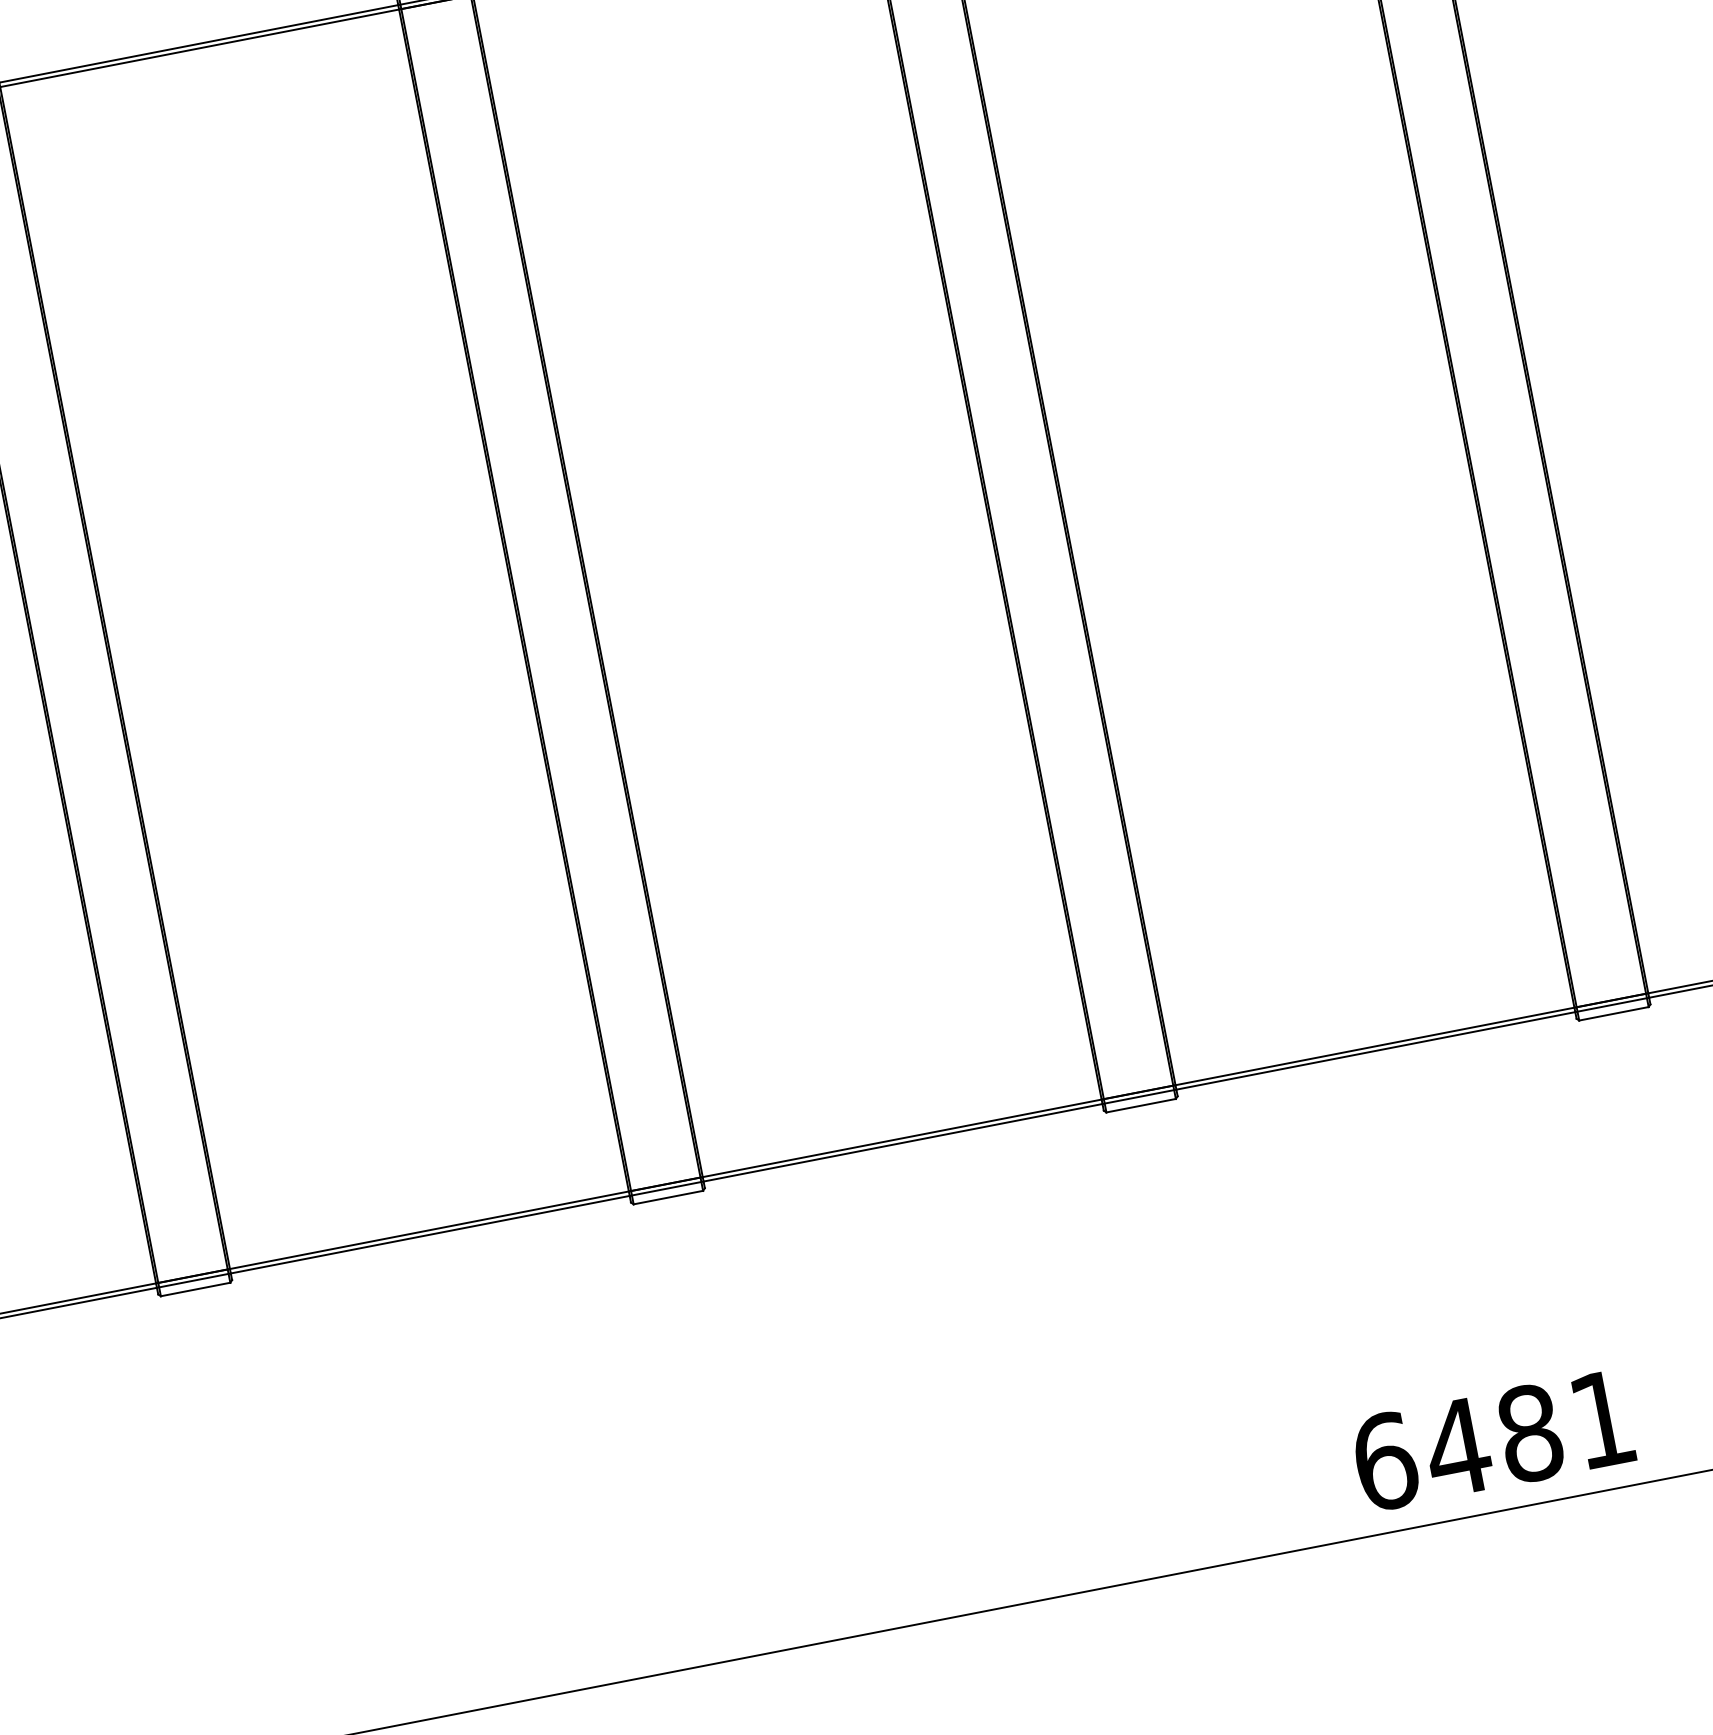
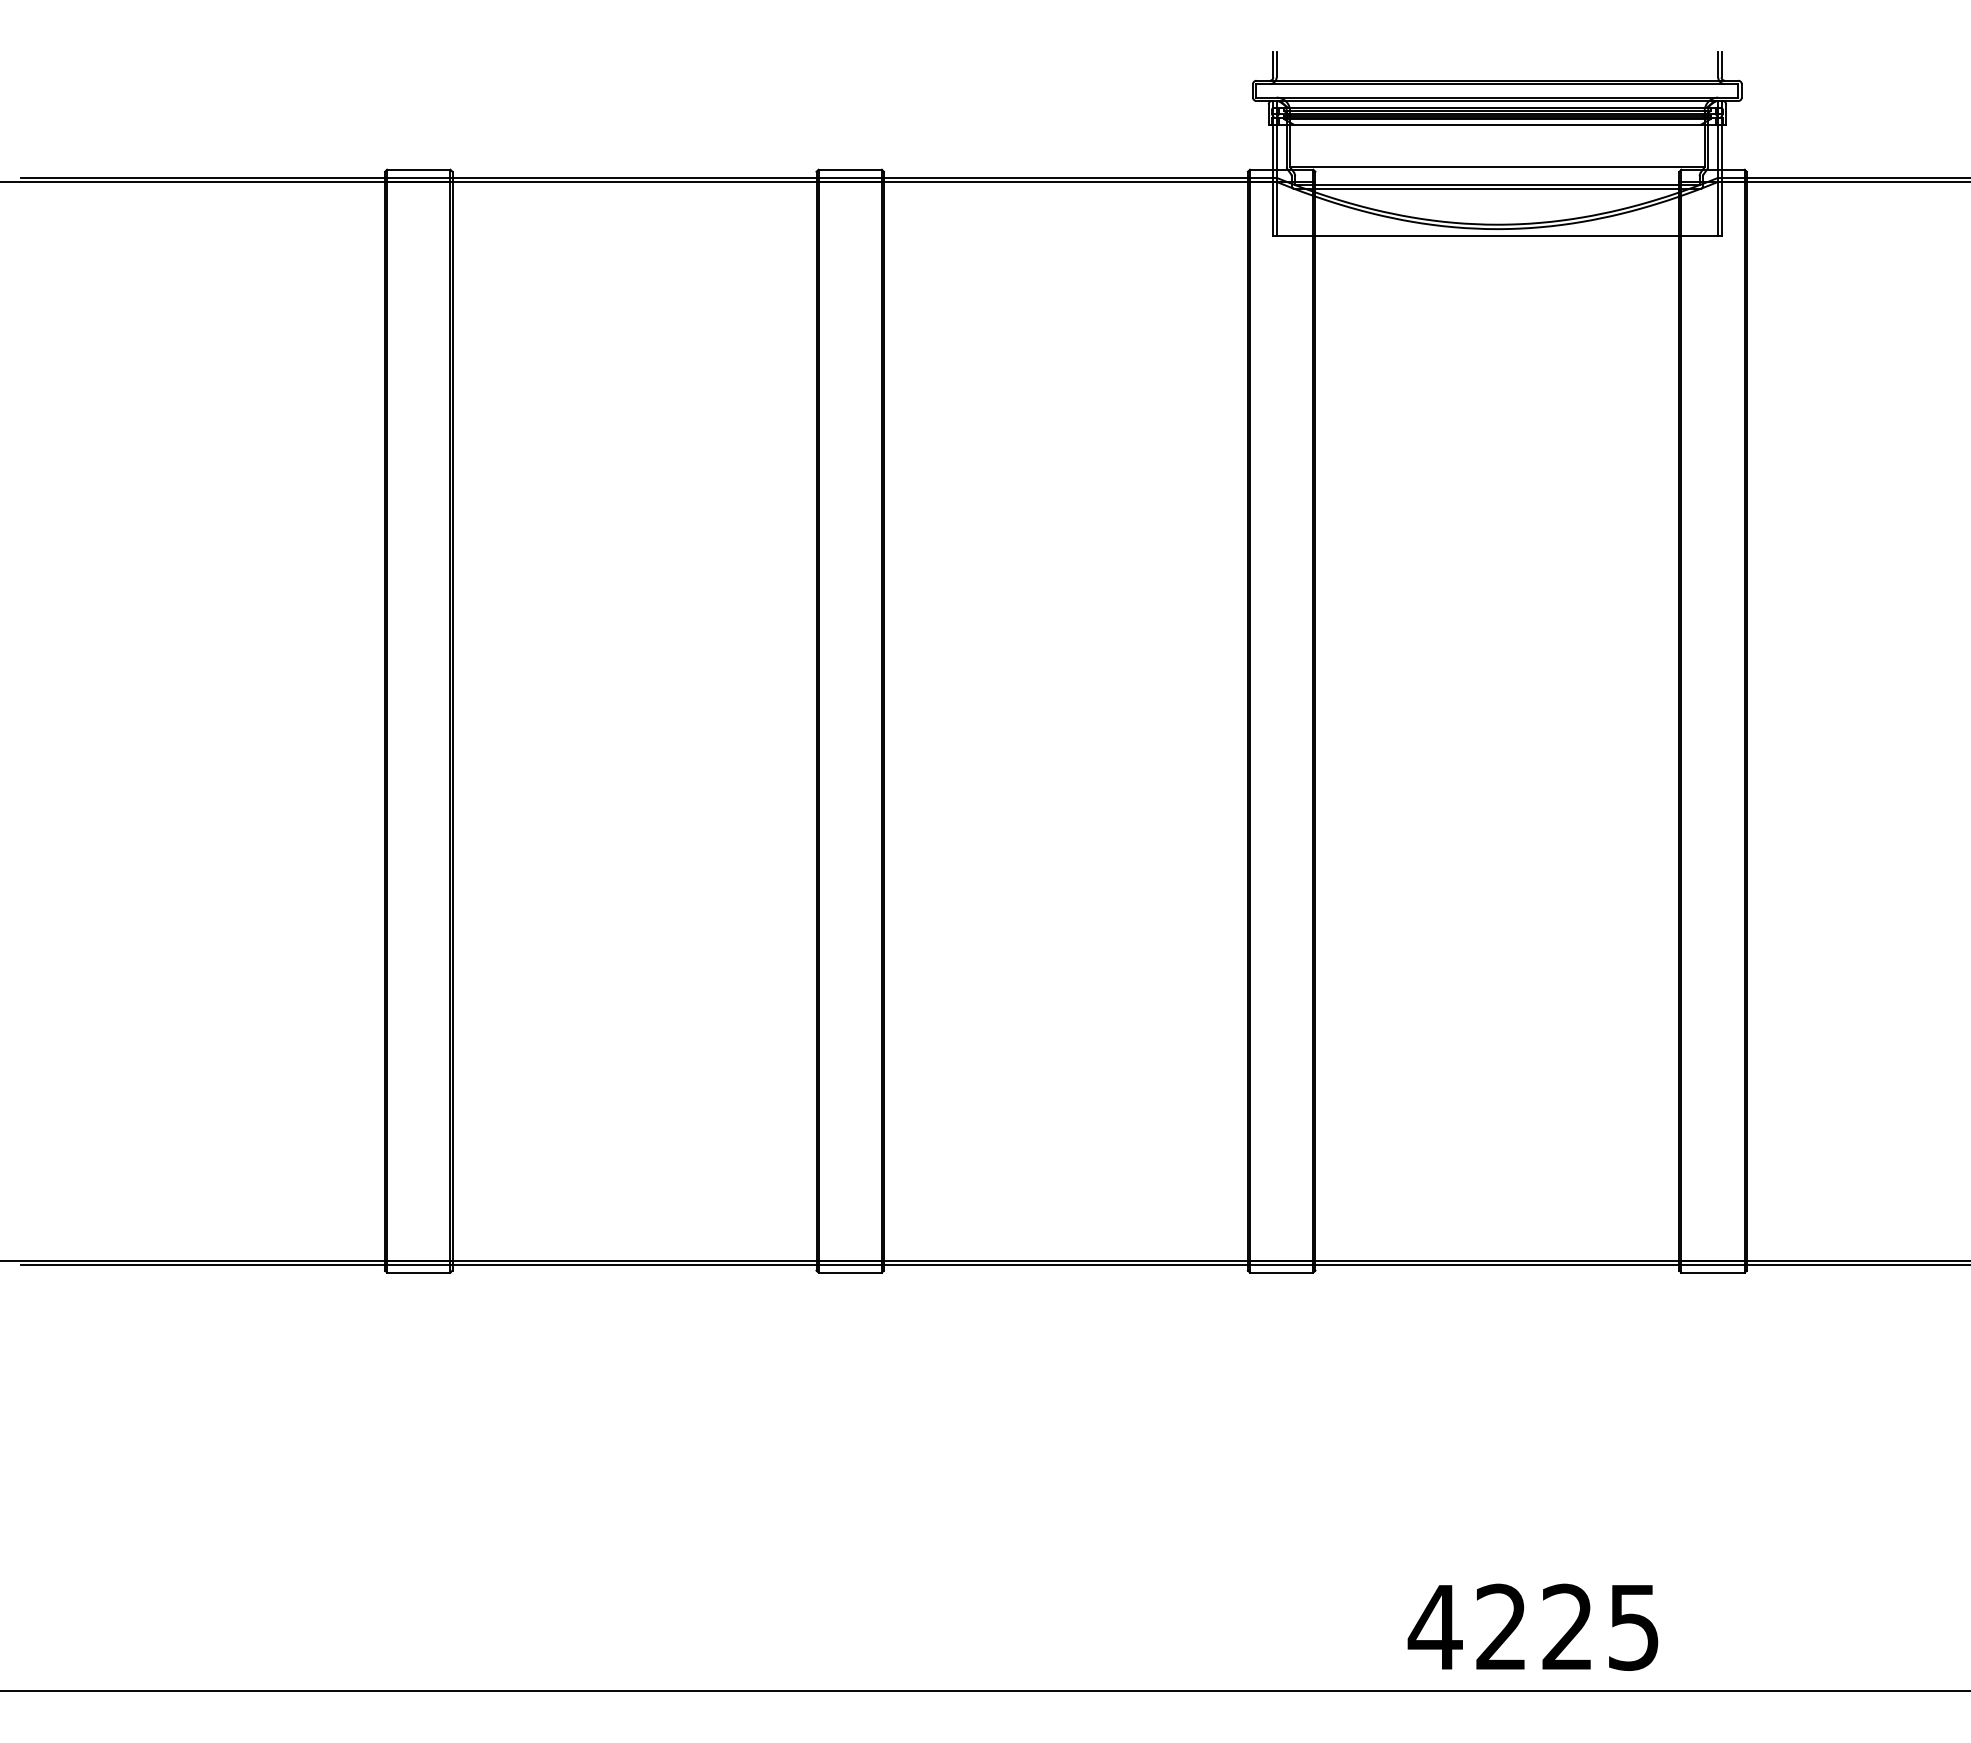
text: (1491, 1440) -> (1532, 1626), 6481 -> 4225

